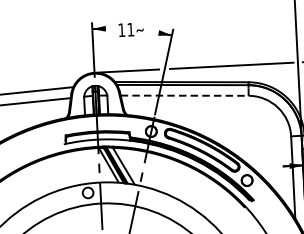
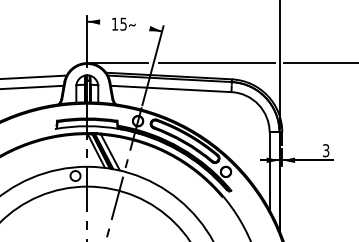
text: (130, 28) -> (123, 23), 11 -> 15
line: (185, 96) -> (171, 89), dashed -> solid

